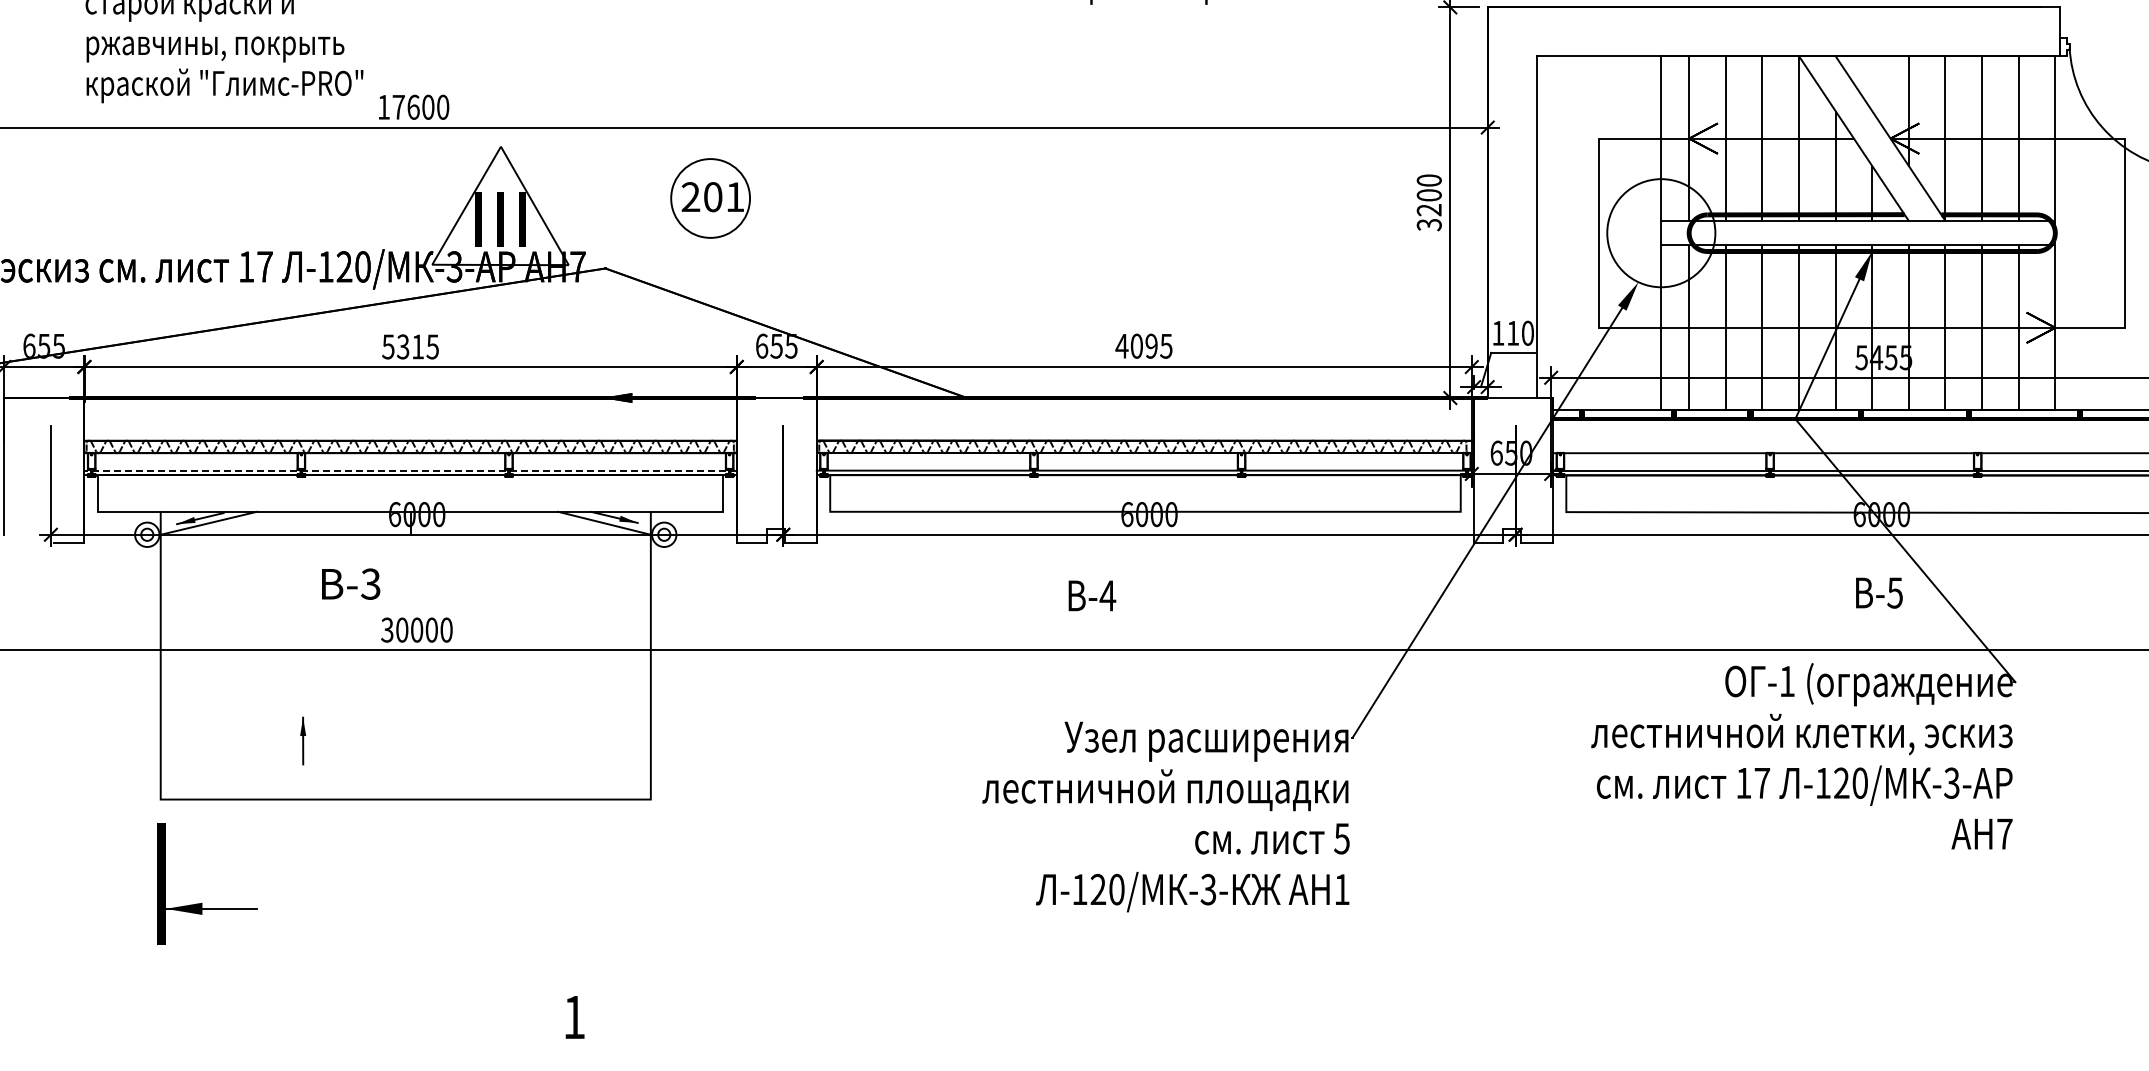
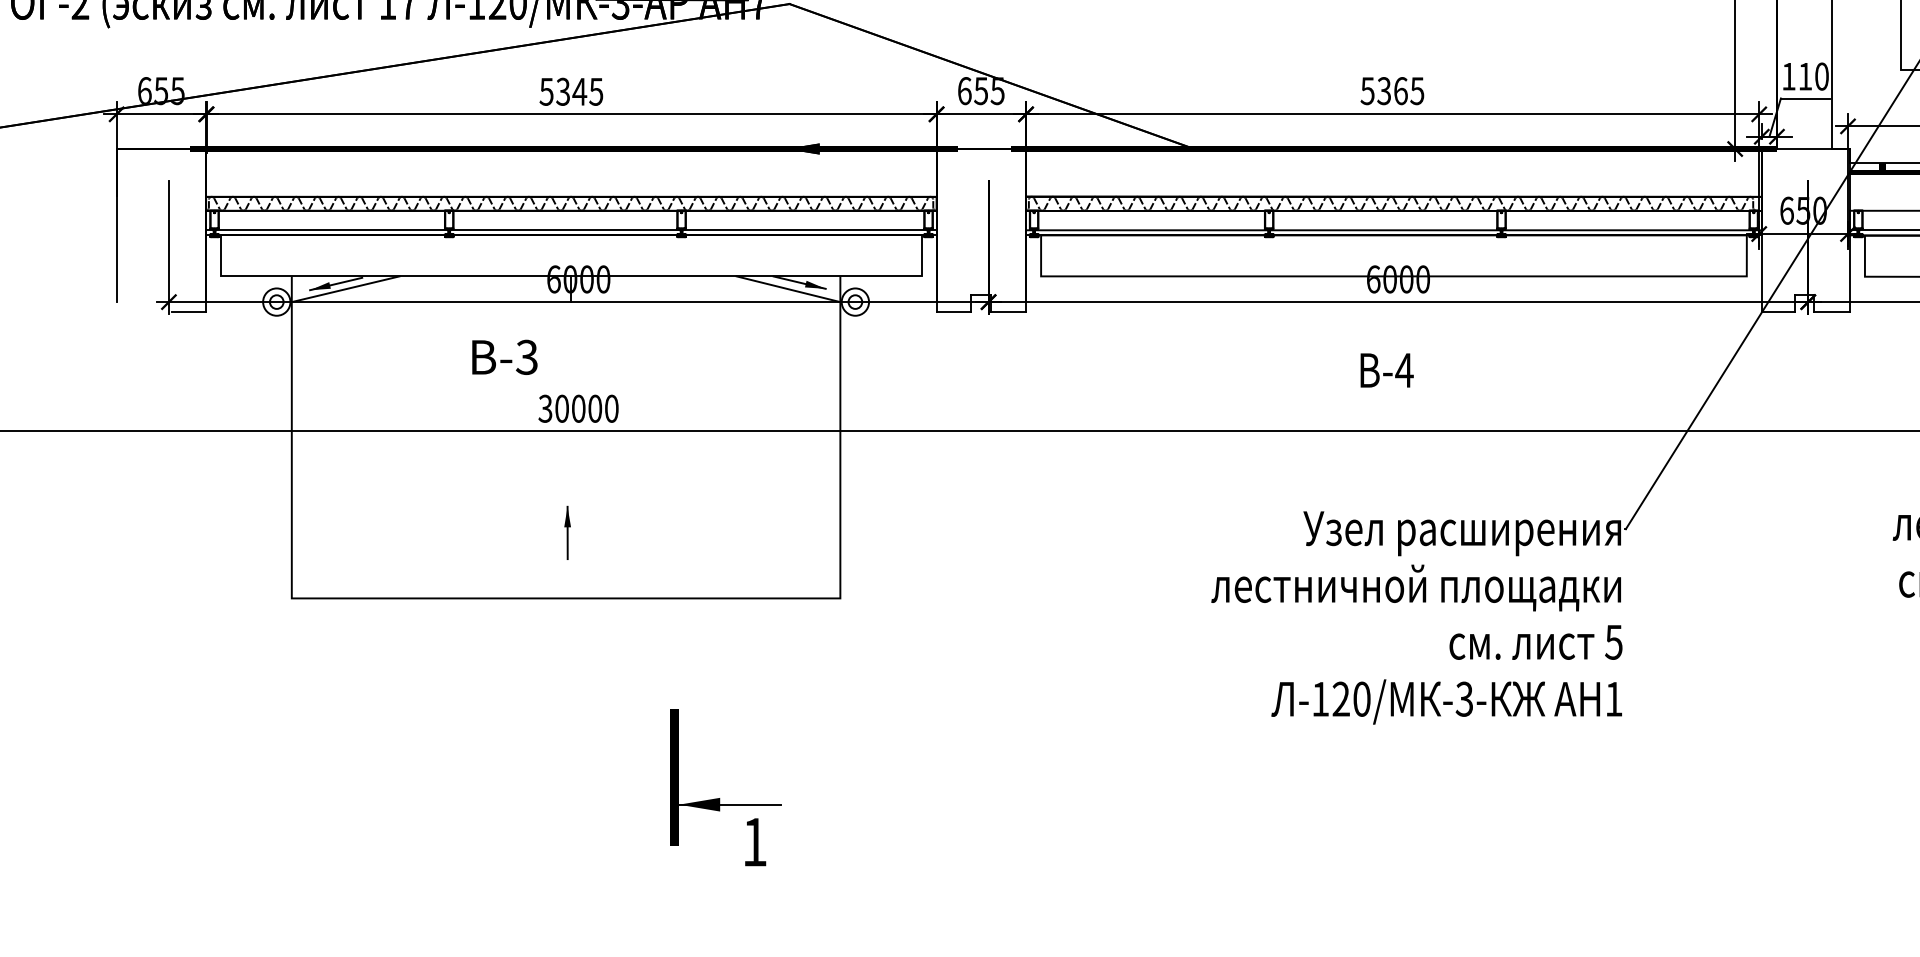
text: (1136, 345) -> (1383, 90), 4095 -> 5365
text: (417, 346) -> (579, 91), 5315 -> 5345
line: (410, 470) -> (571, 230), dashed -> solid
text: (1092, 595) -> (1387, 370), moved
part: (303, 740) -> (568, 532), moved
part: (201, 902) -> (719, 797), moved

